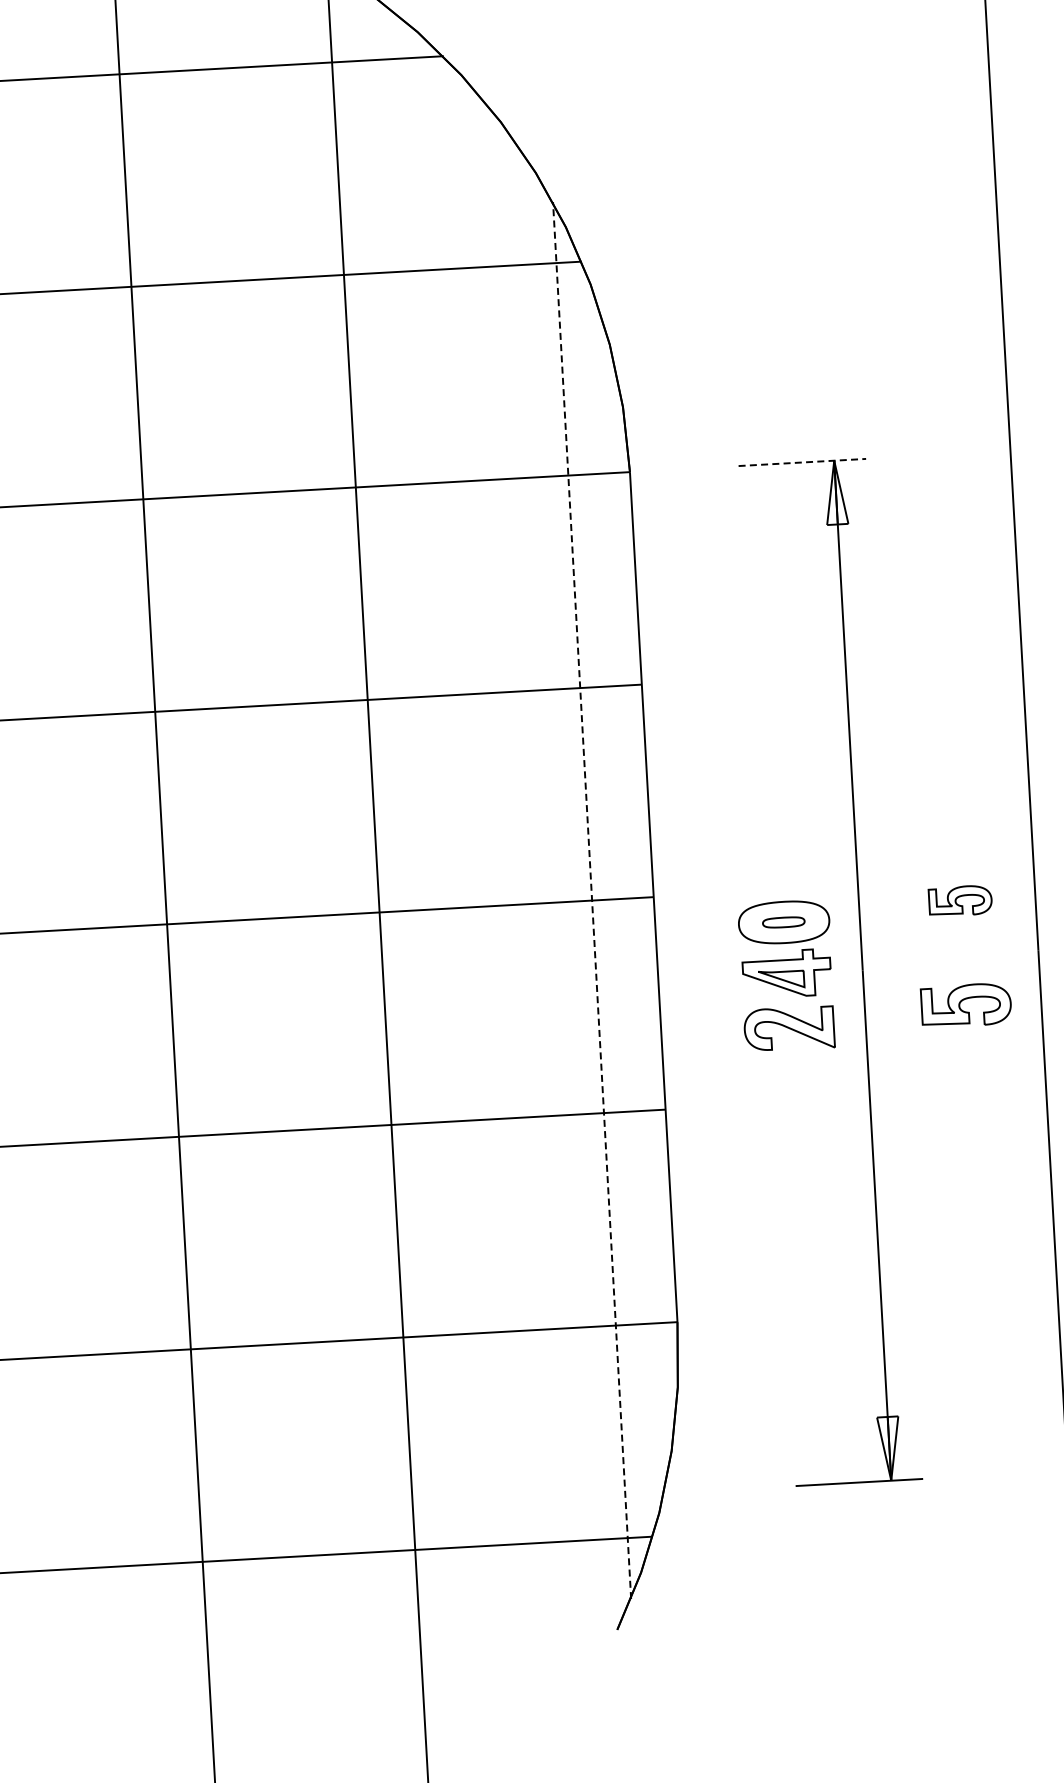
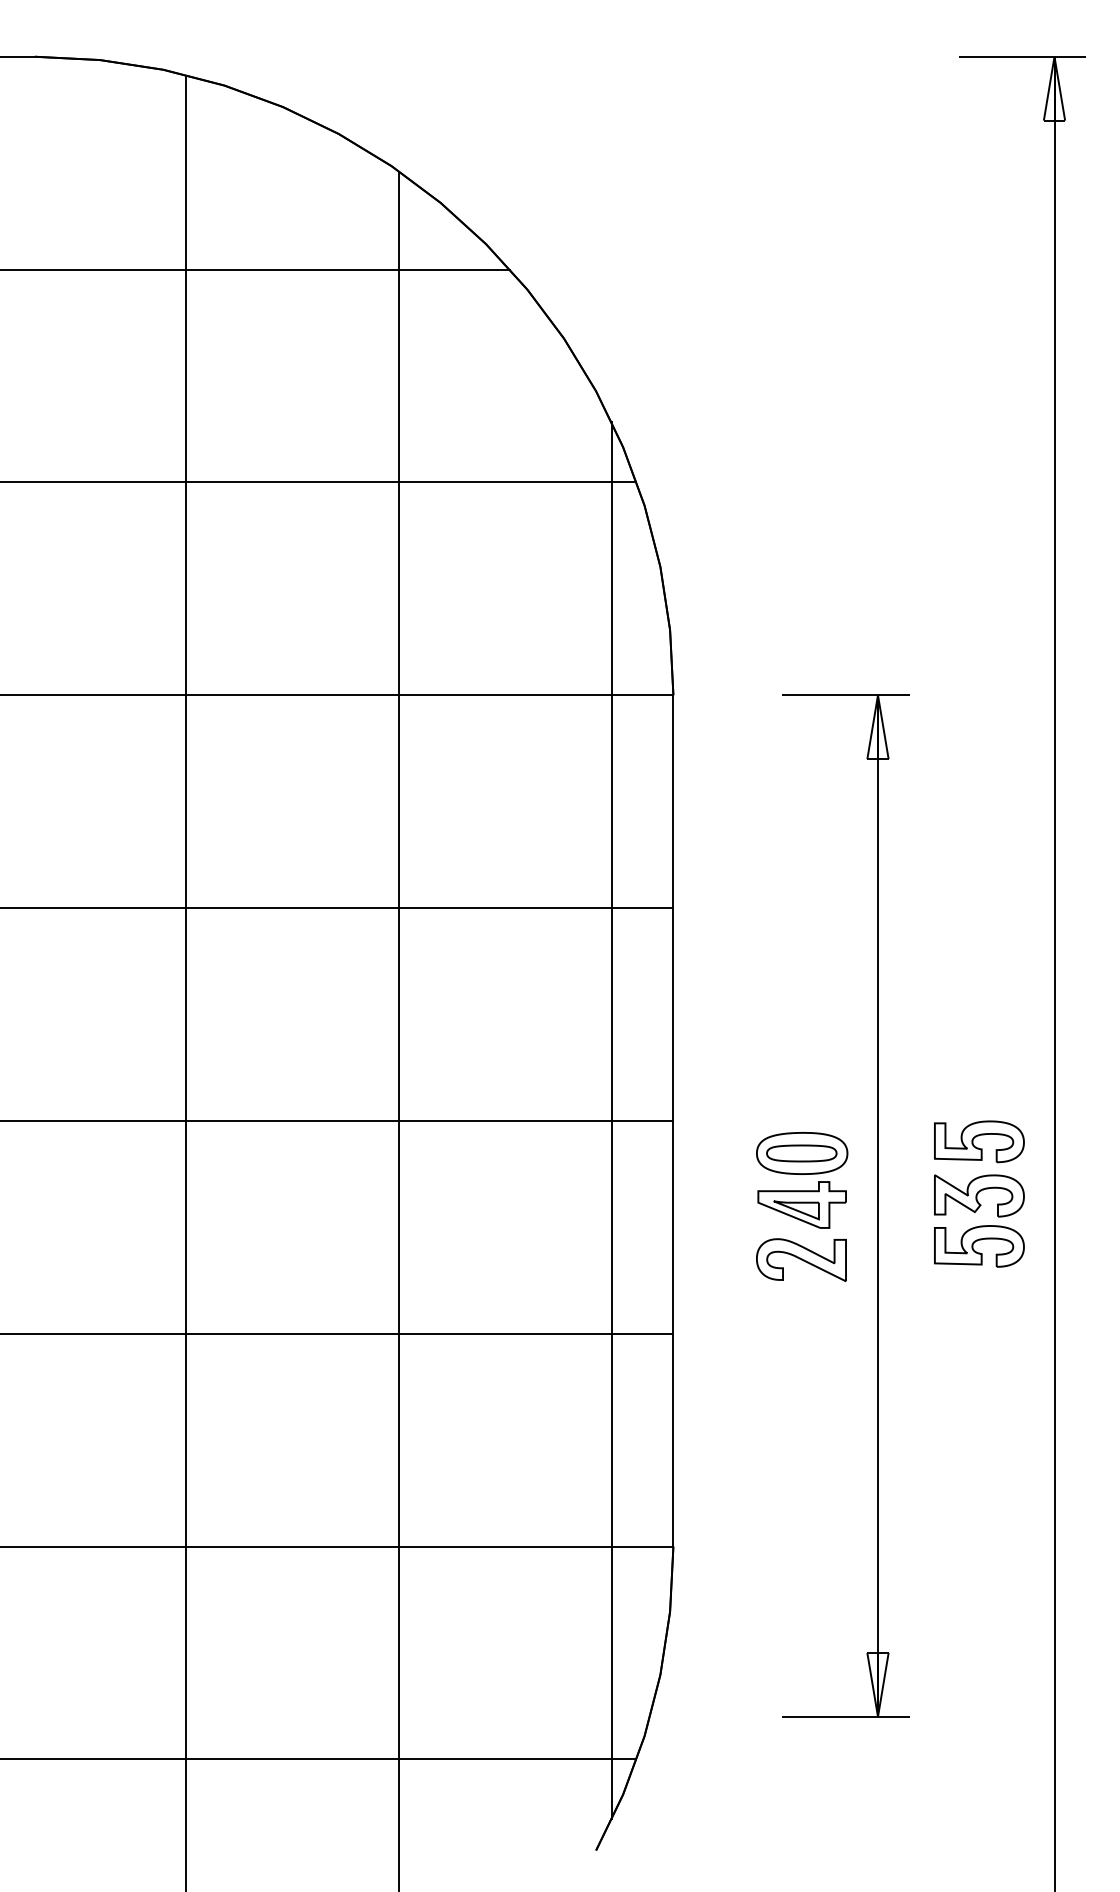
line: (802, 462) -> (846, 695), dashed -> solid
line: (591, 900) -> (611, 1120), dashed -> solid
part: (960, 900) -> (979, 1141), size x1.43
part: (783, 922) -> (801, 1153), size x1.67
part: (963, 954) -> (979, 1195), added

